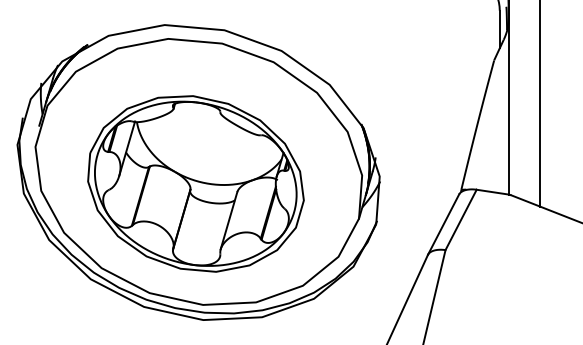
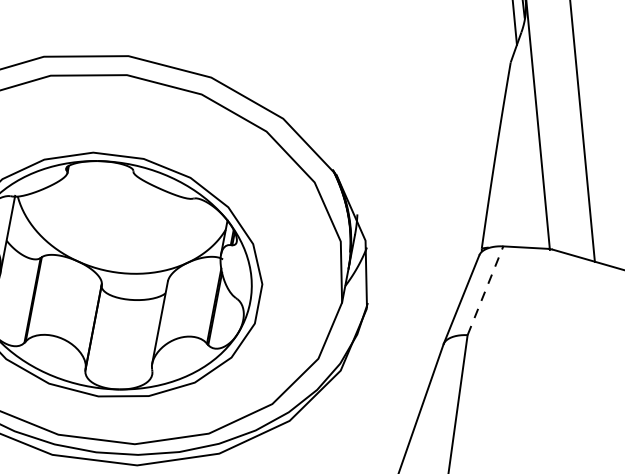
line: (461, 219) -> (485, 290), solid -> dashed

